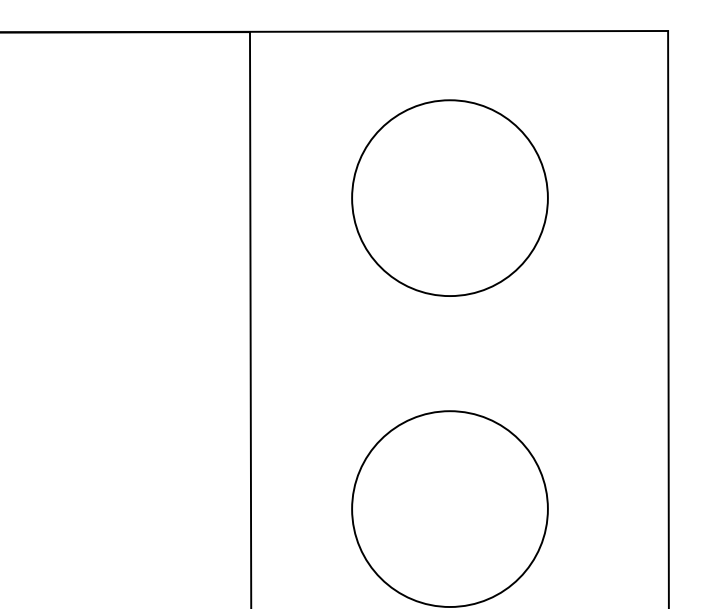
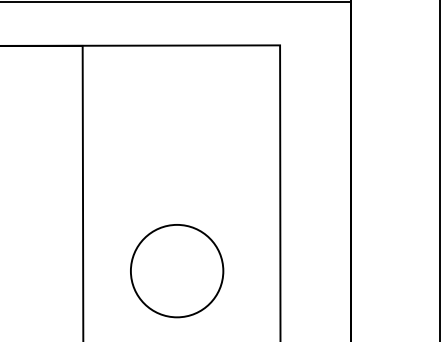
part: (450, 198) -> (177, 124), removed

